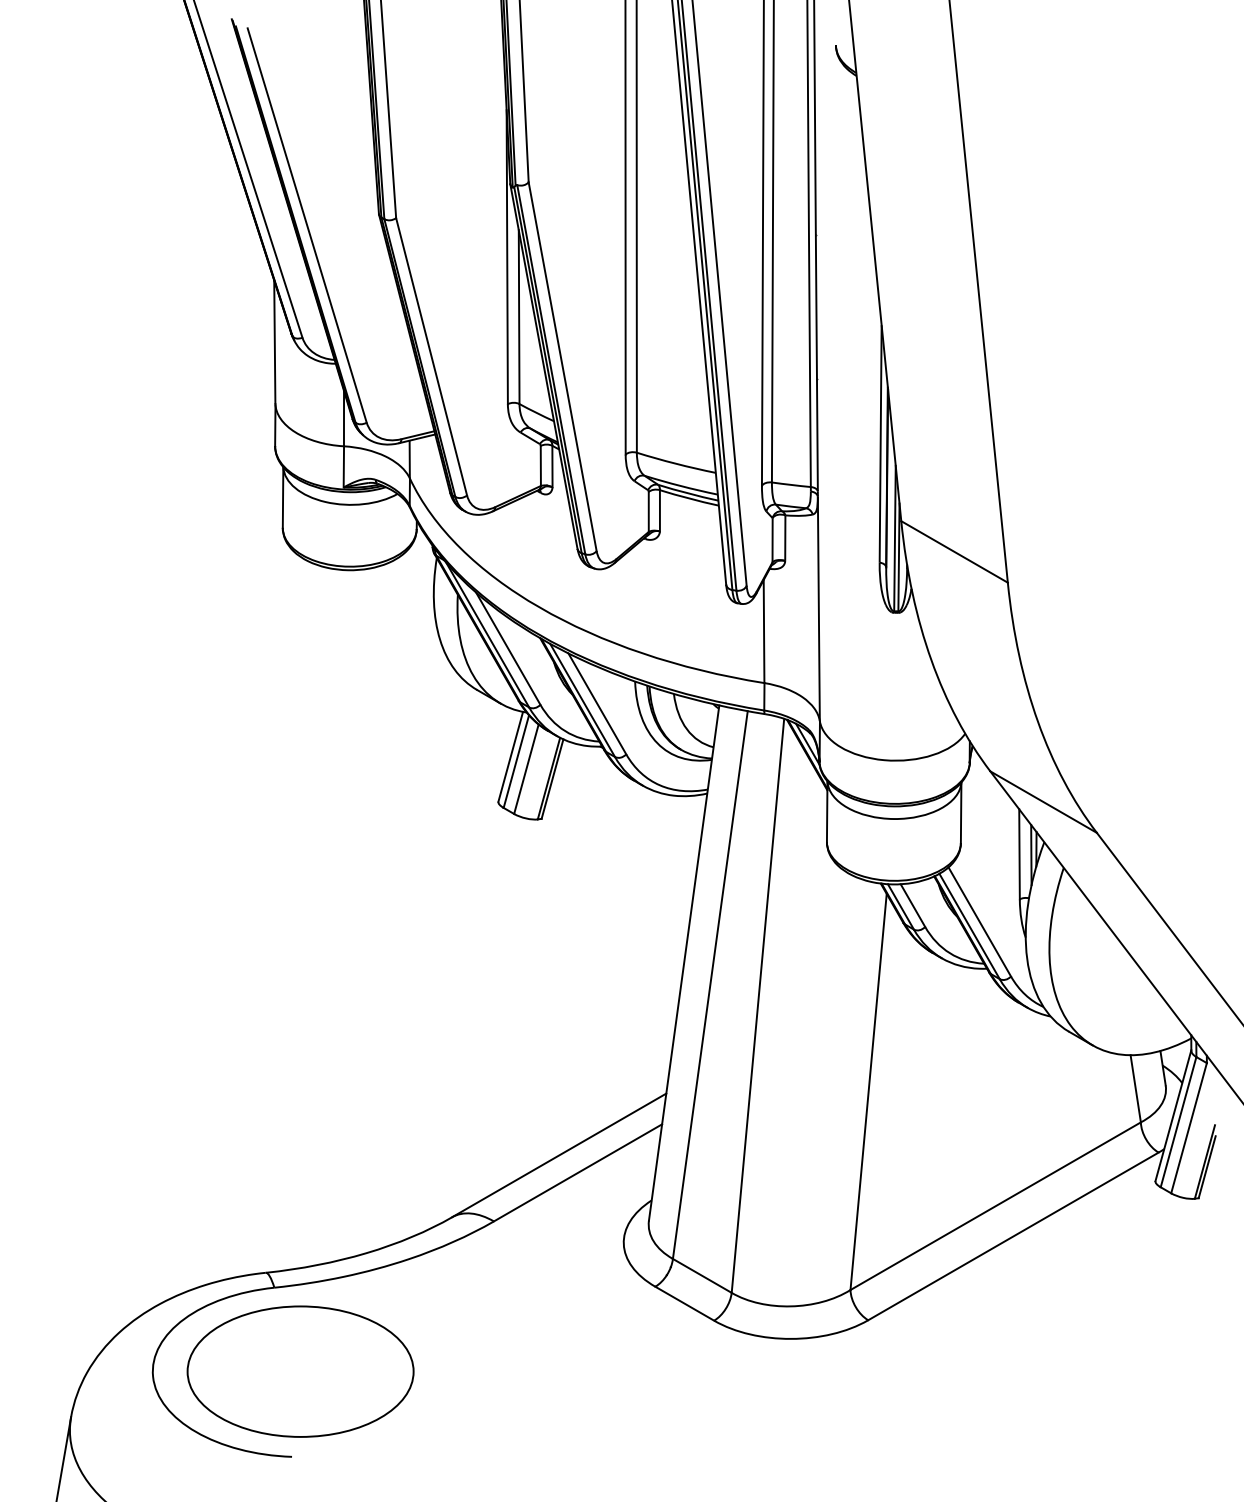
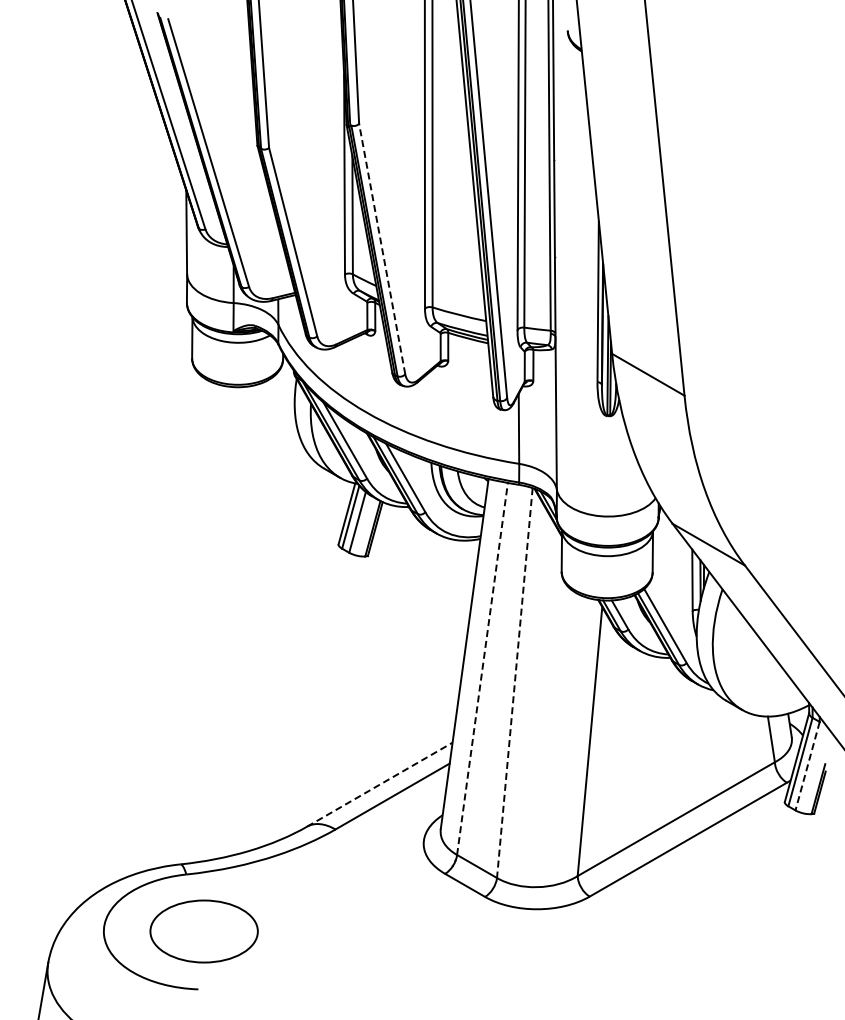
line: (563, 365) -> (382, 248), solid -> dashed
line: (710, 984) -> (482, 668), solid -> dashed
line: (757, 1006) -> (514, 683), solid -> dashed
line: (1188, 1128) -> (807, 766), solid -> dashed
line: (560, 1155) -> (380, 784), solid -> dashed
part: (299, 1371) -> (203, 931), size x0.7

